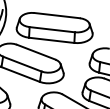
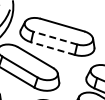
line: (52, 29) -> (55, 38), solid -> dashed
line: (51, 40) -> (52, 48), solid -> dashed

